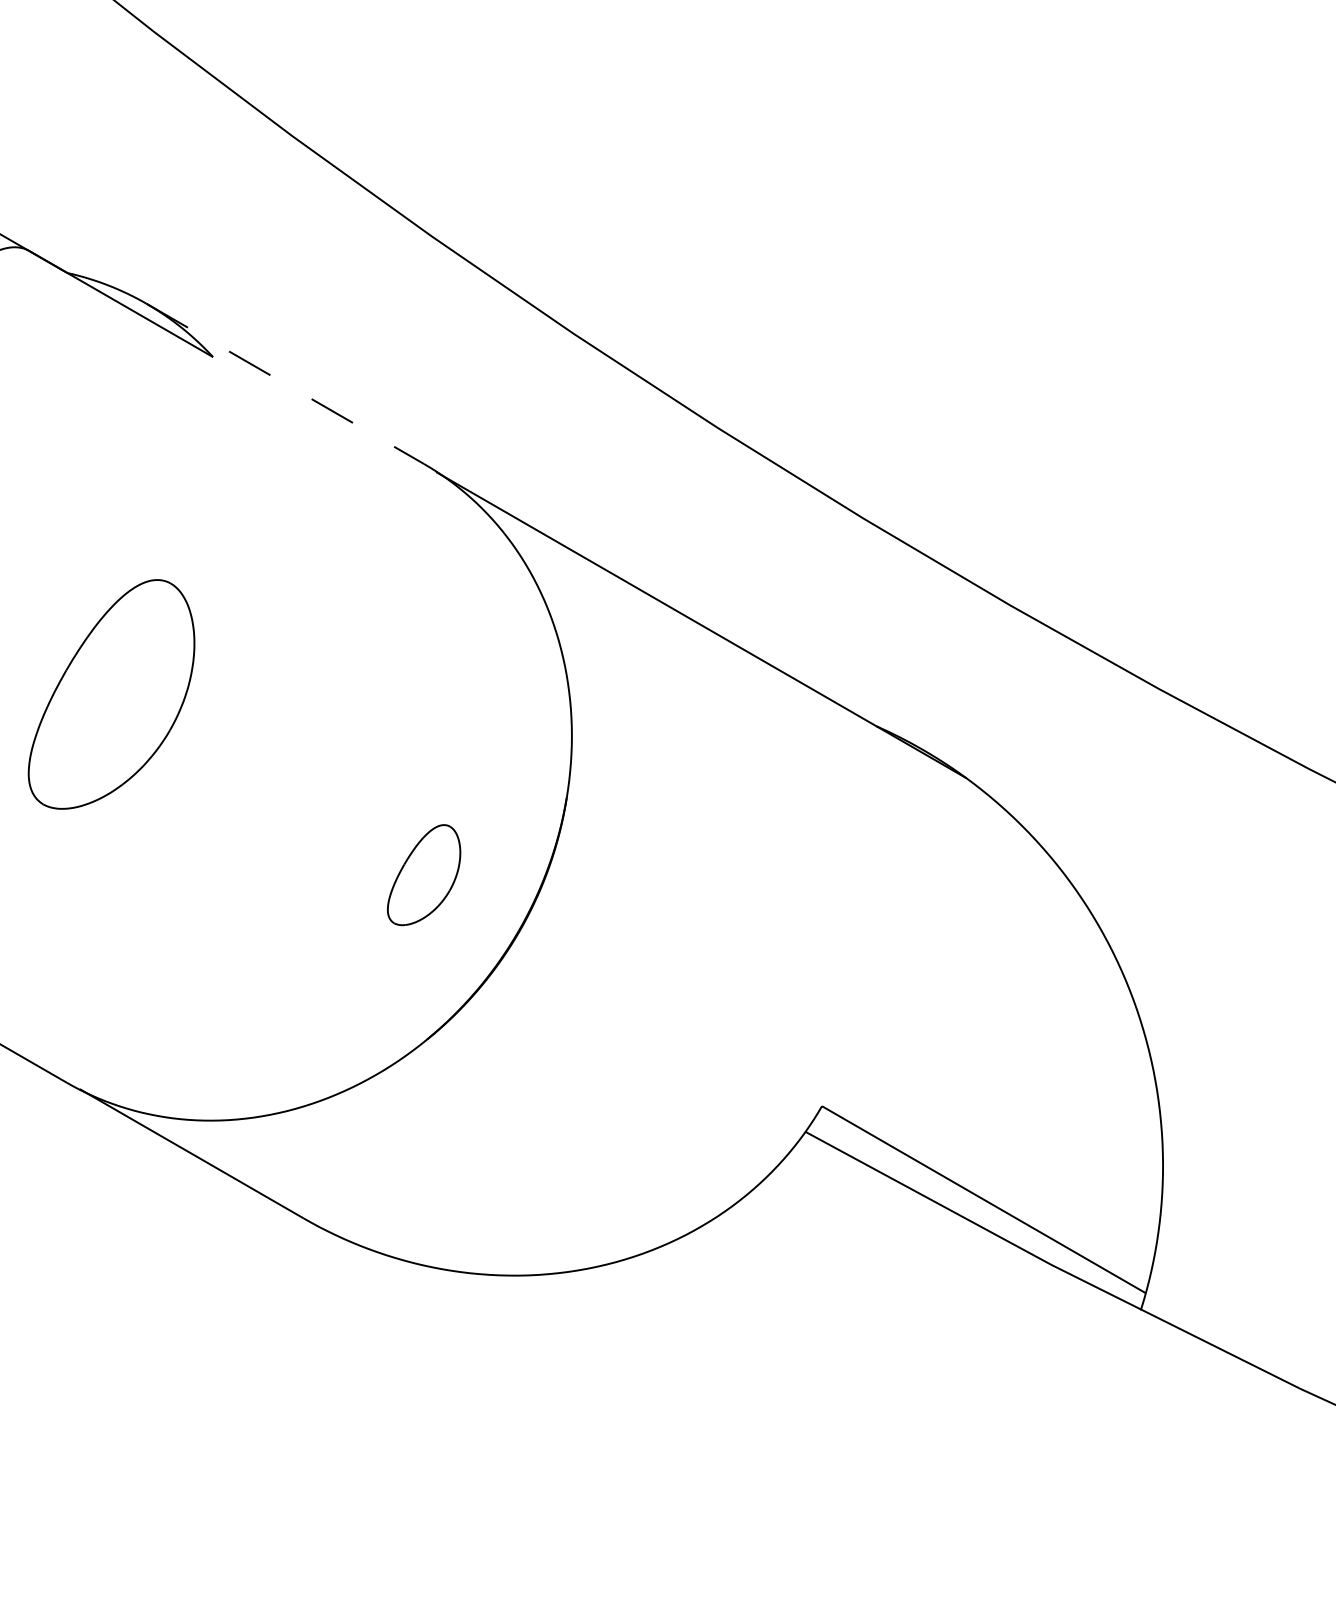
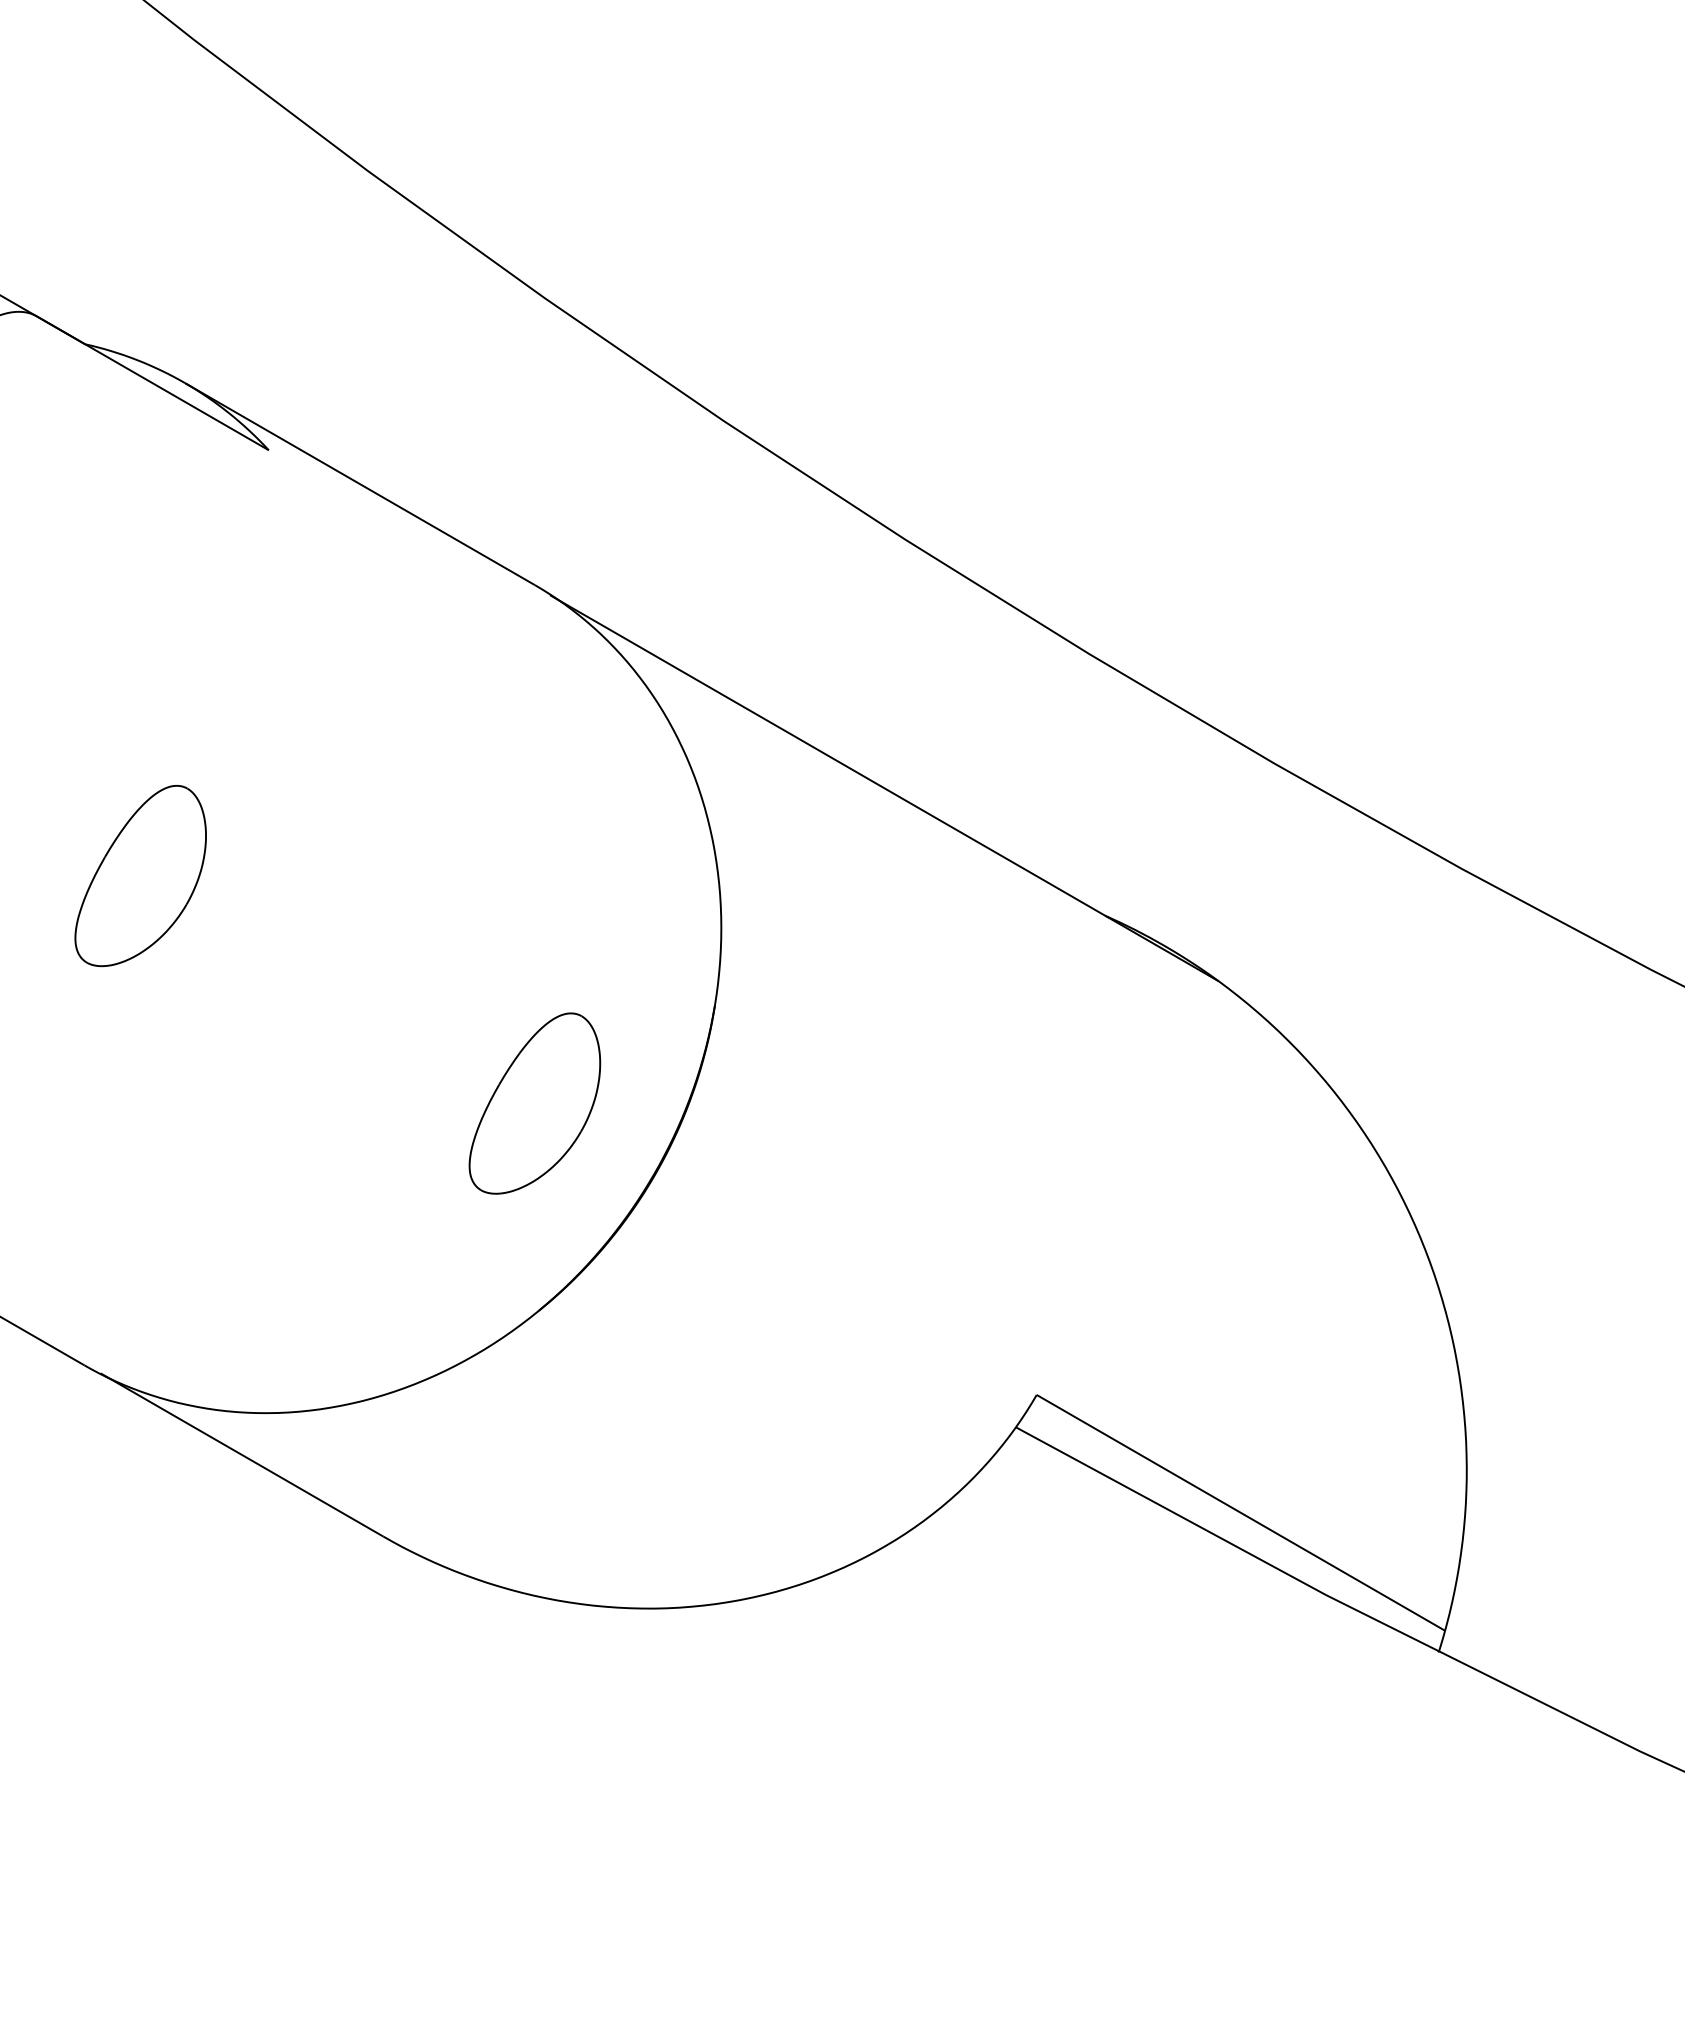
line: (285, 384) -> (360, 484), dashed -> solid
part: (111, 695) -> (140, 876), size x0.62
part: (423, 875) -> (534, 1103), size x1.43

